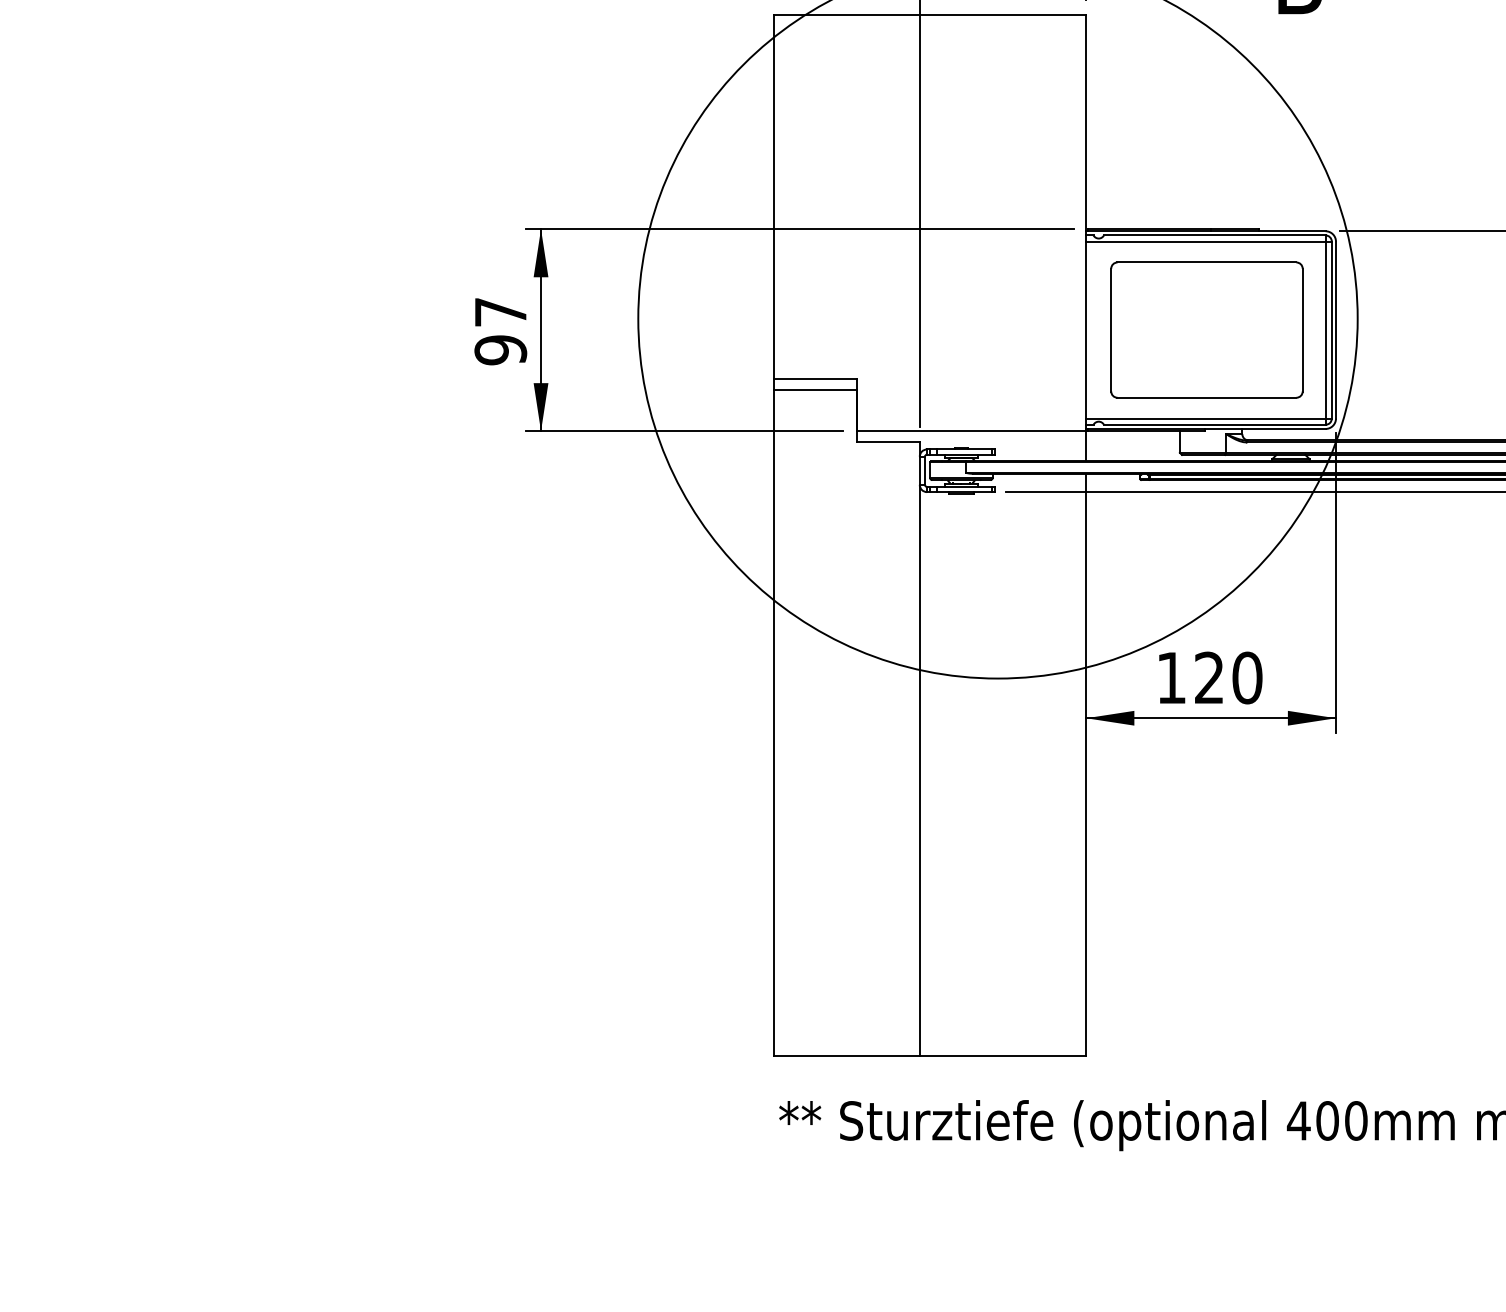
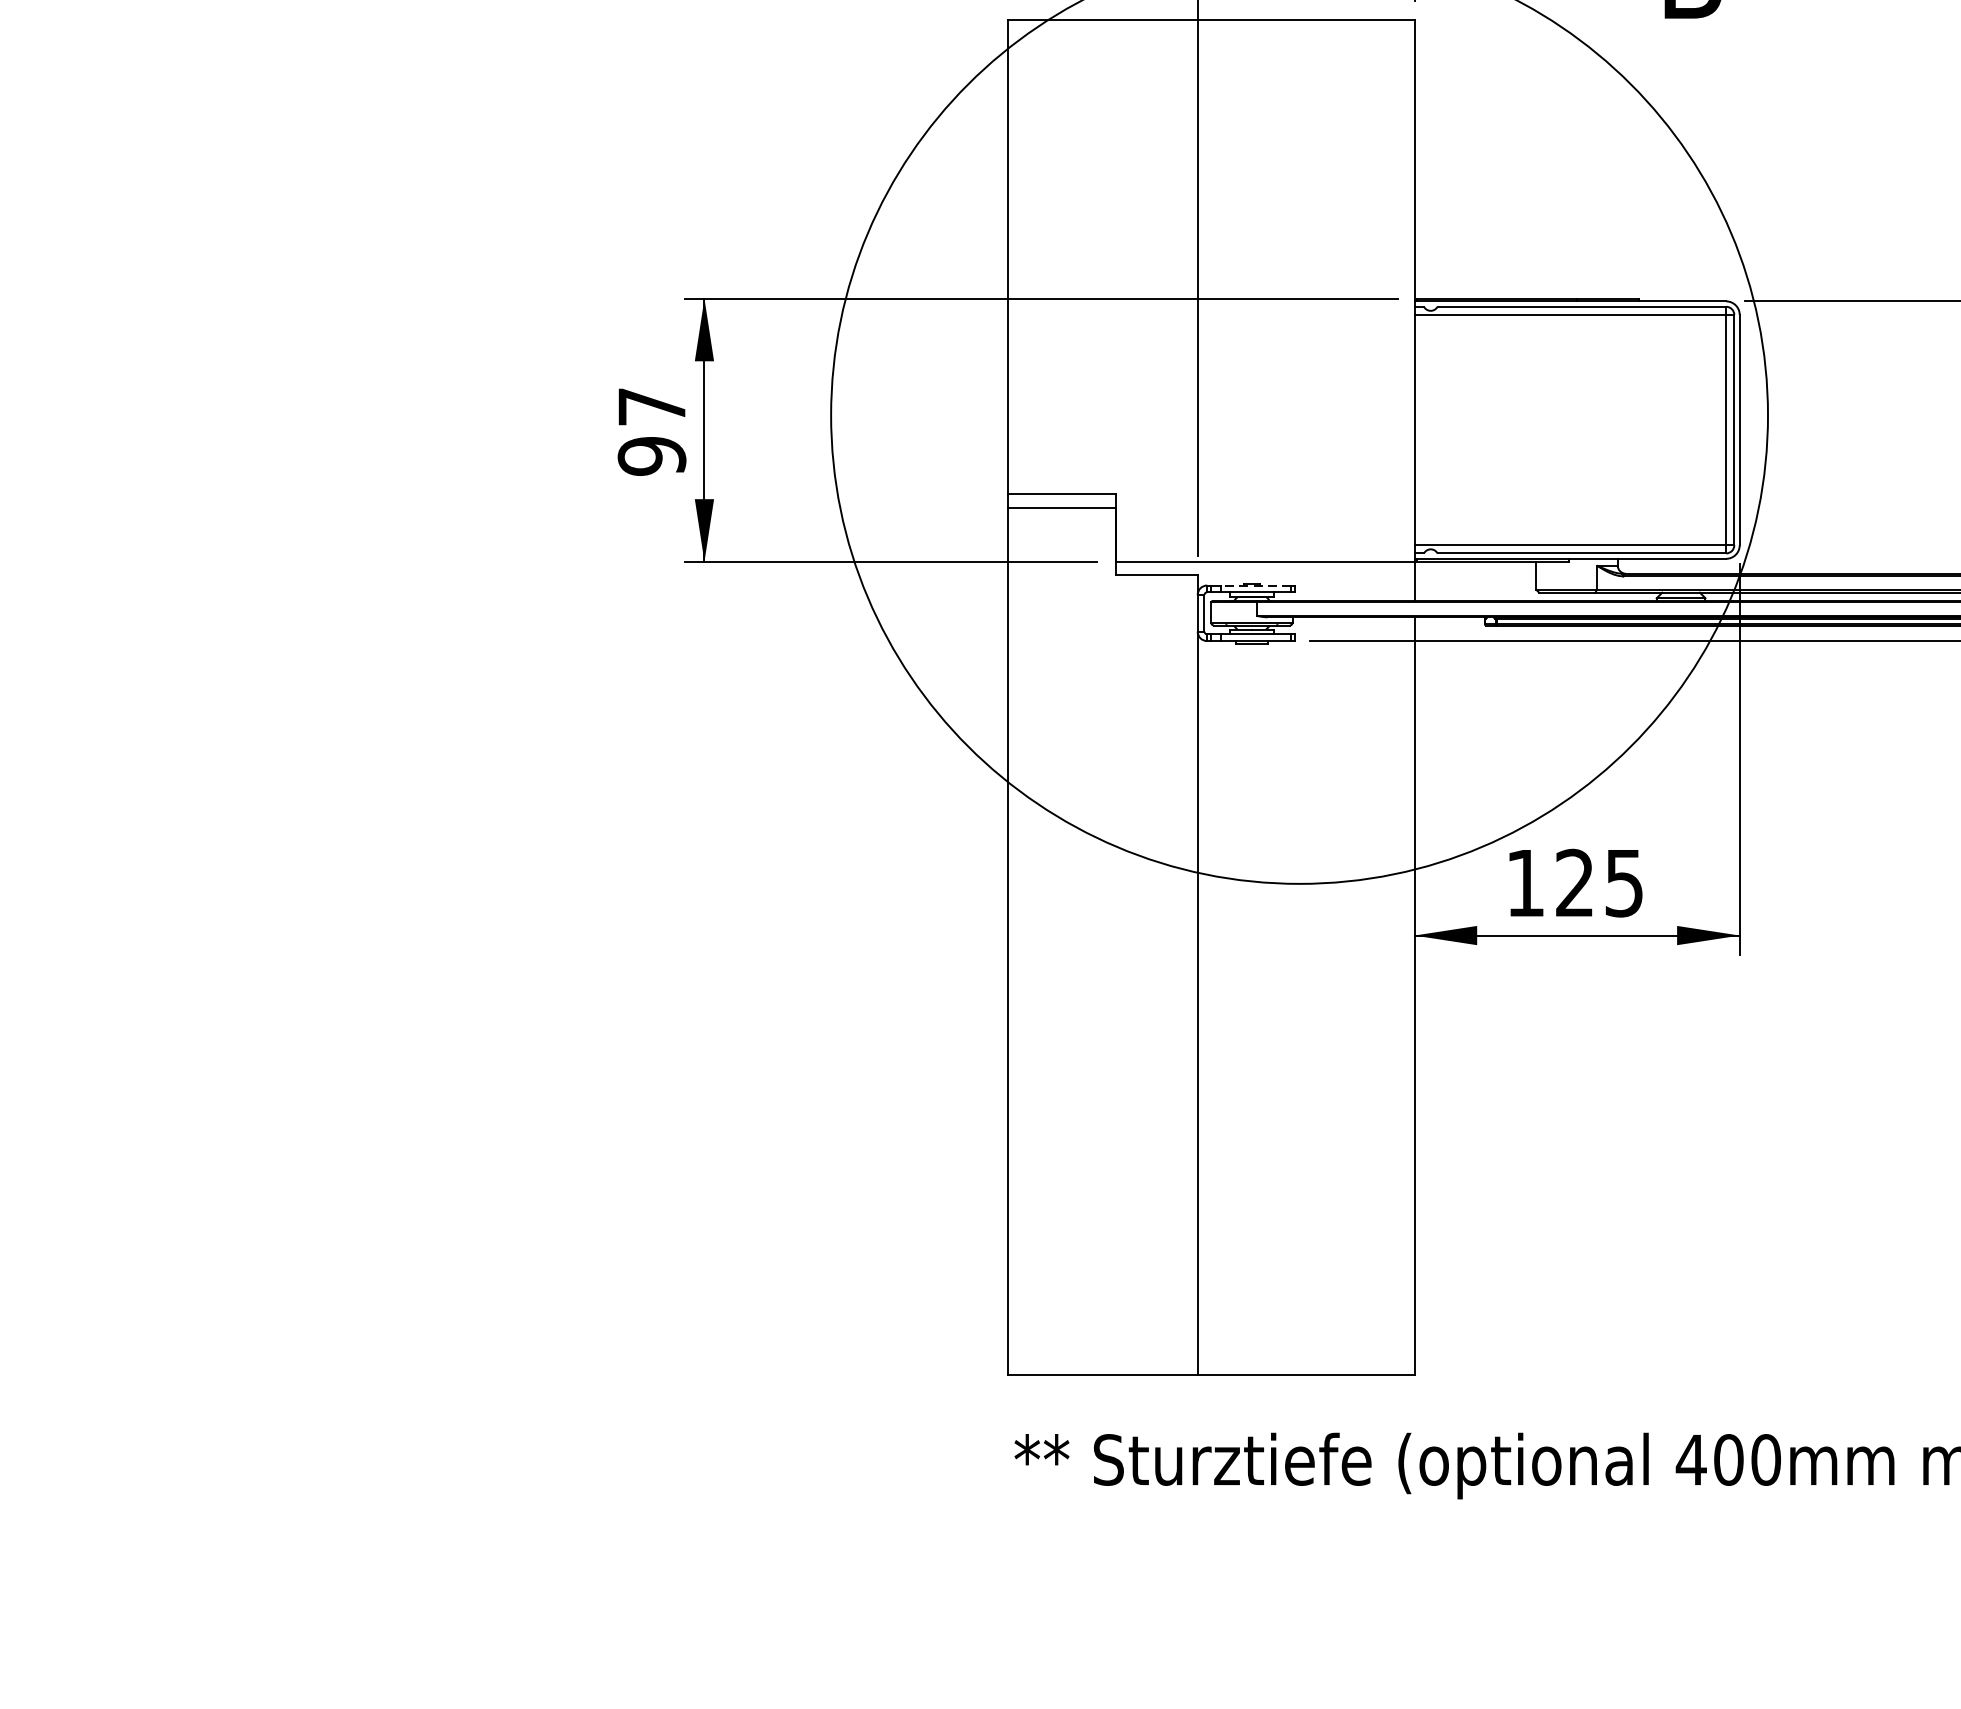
part: (1206, 329) -> (1571, 429), removed
line: (964, 449) -> (1255, 585), solid -> dashed
text: (1247, 677) -> (1624, 882), 120 -> 125

